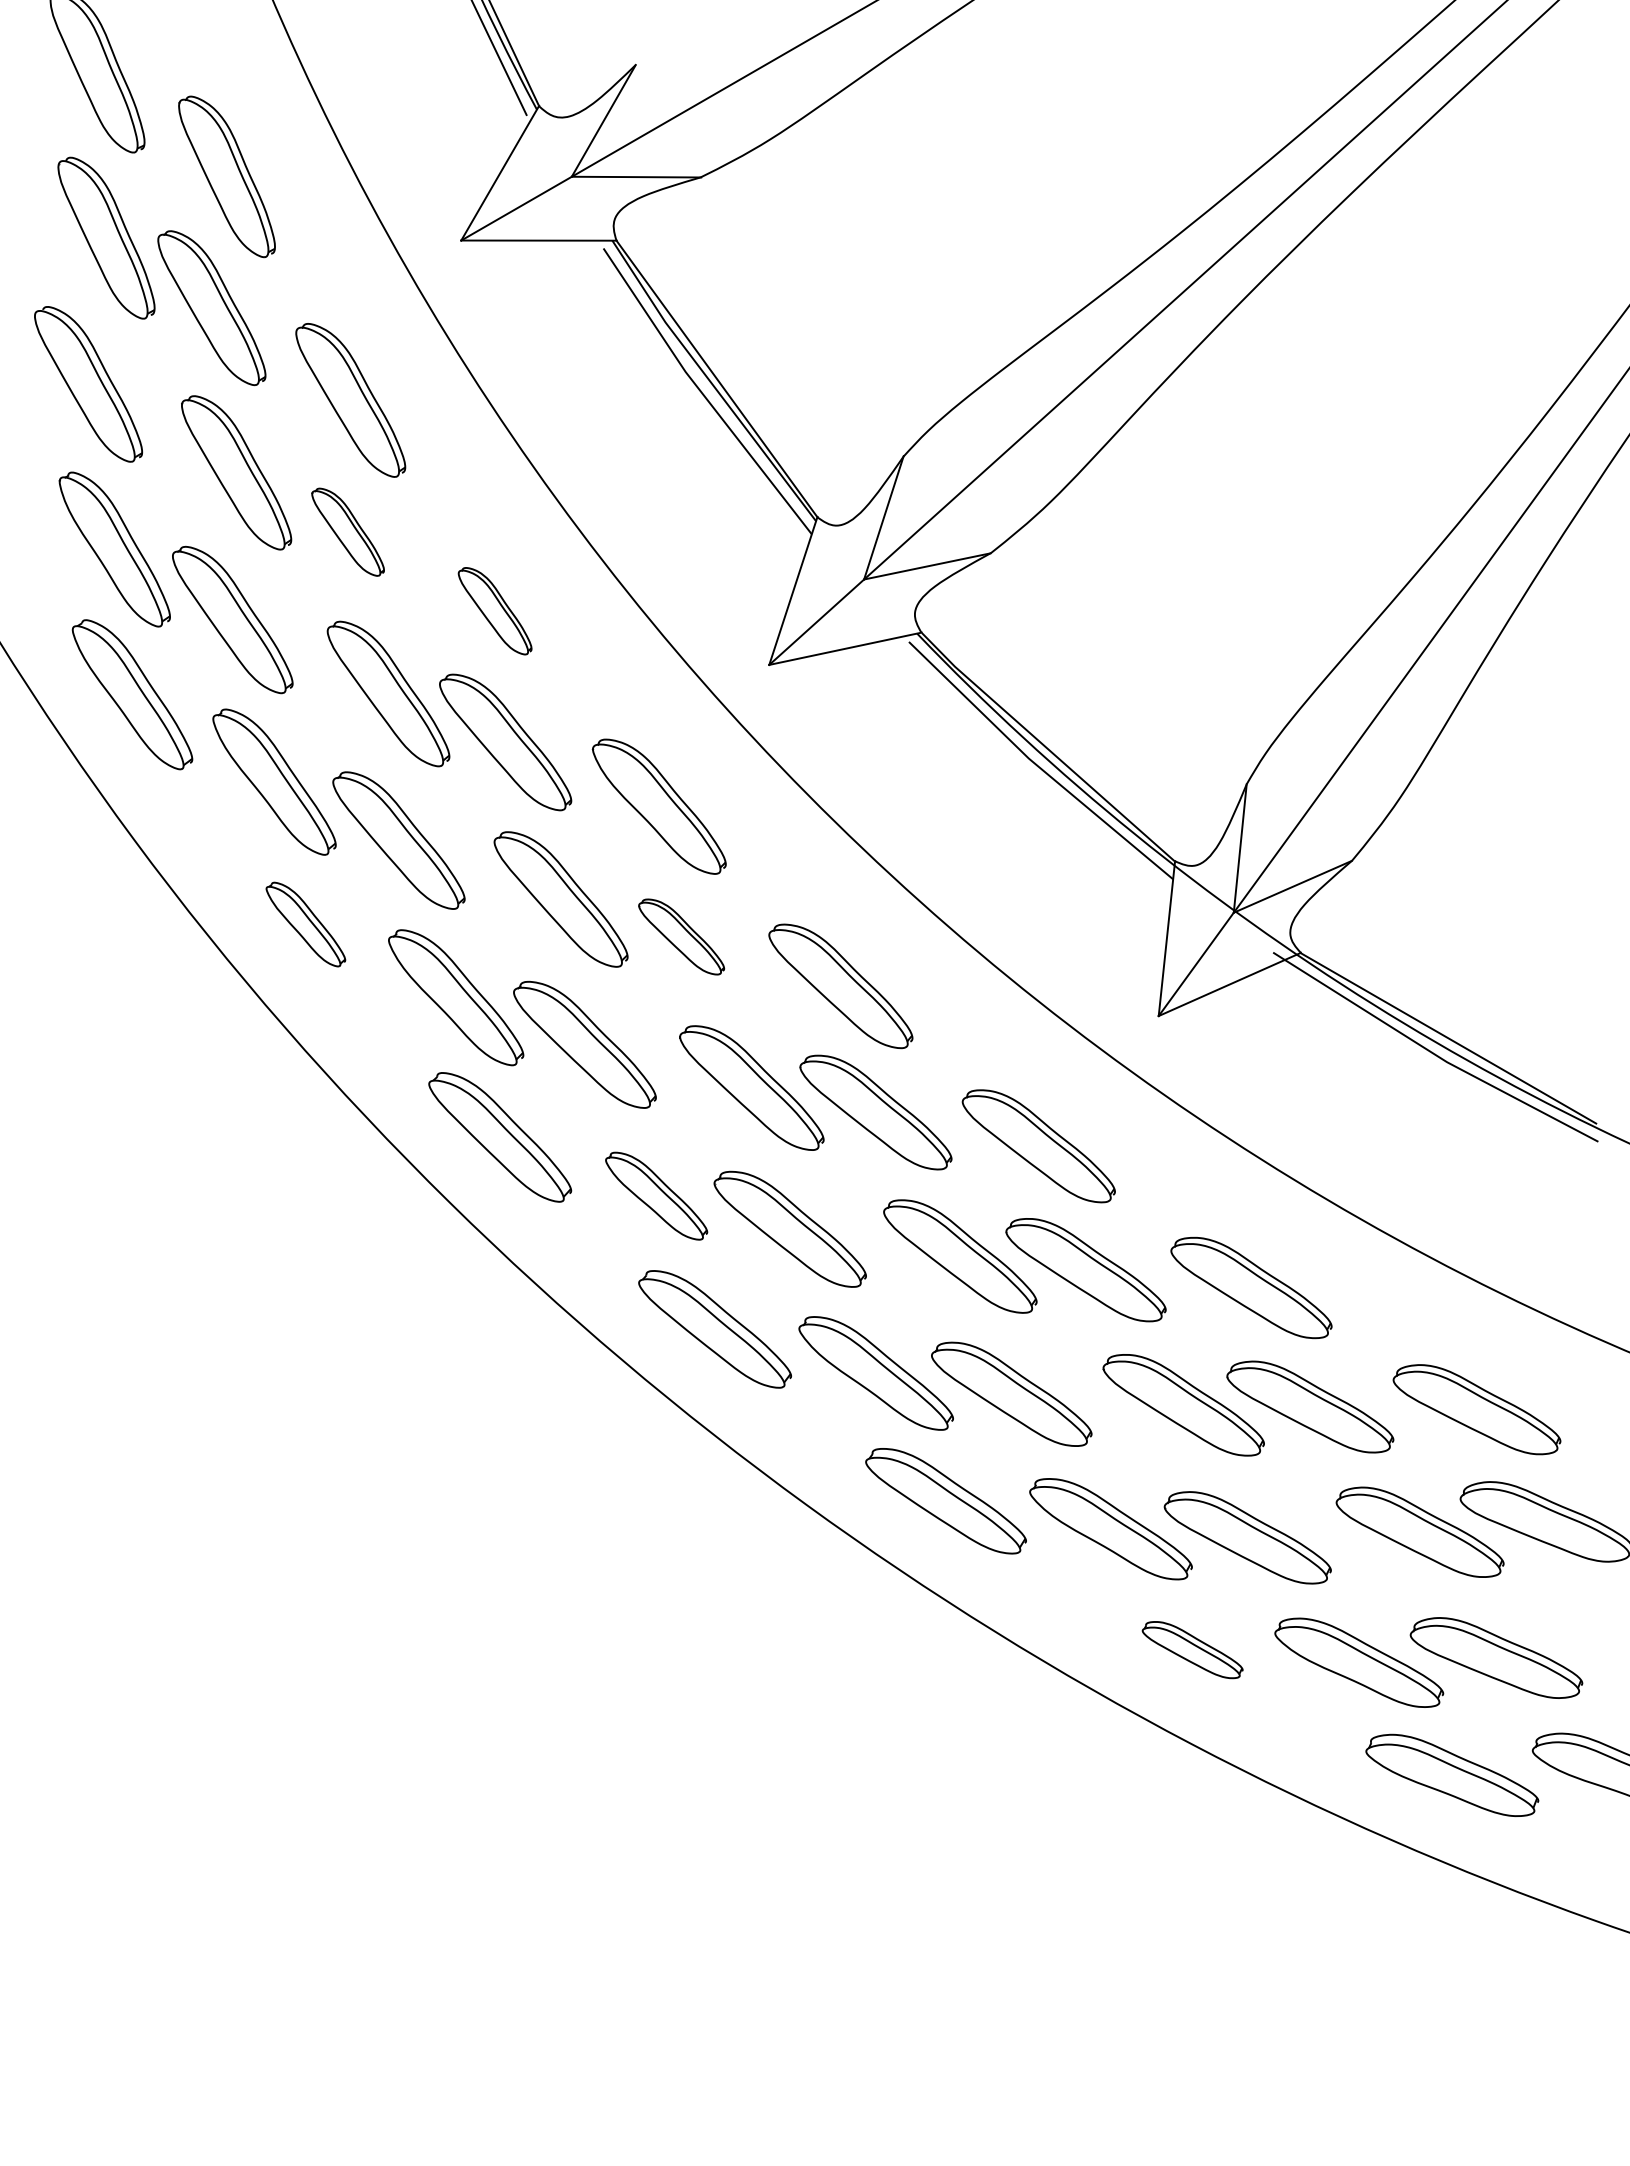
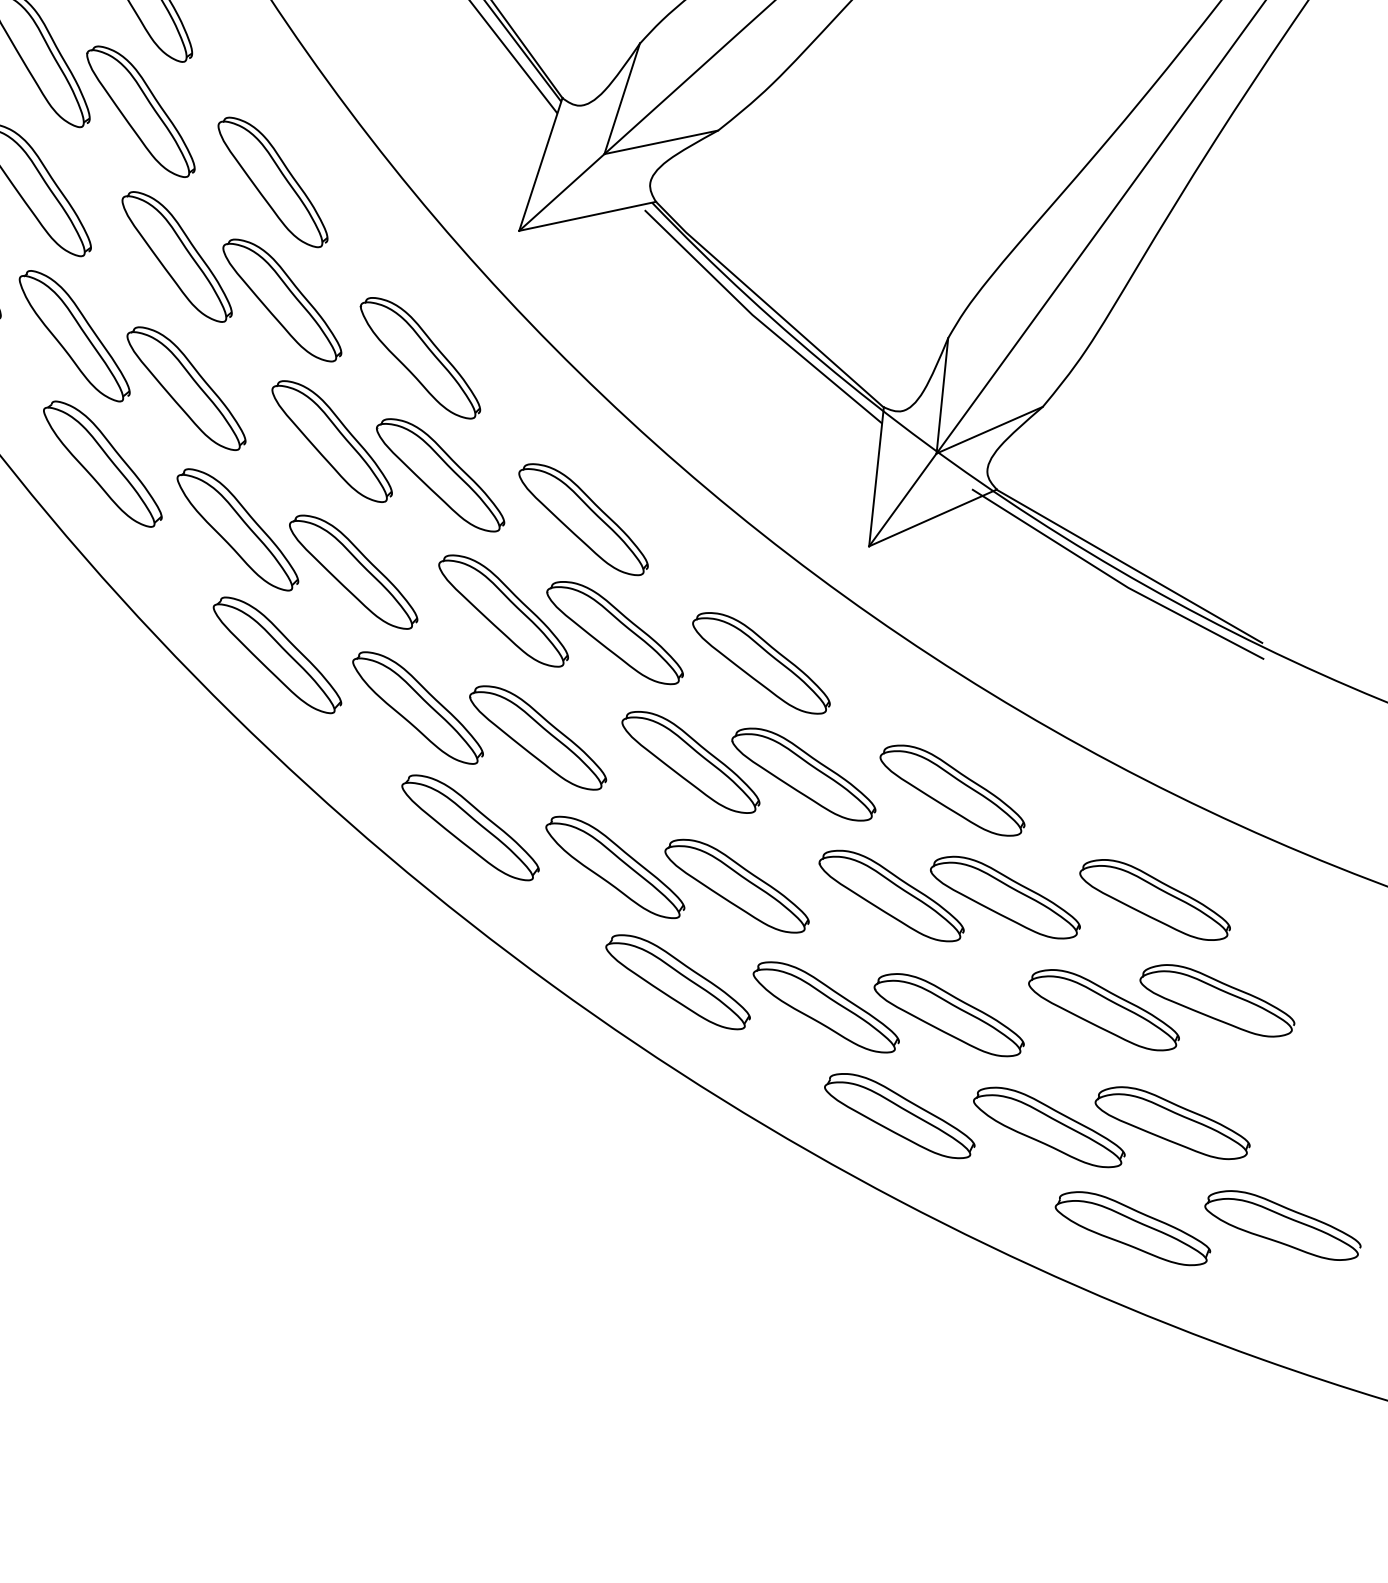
part: (347, 531) -> (140, 110), size x1.67
part: (494, 611) -> (272, 182), size x1.67
part: (305, 924) -> (102, 464), size x1.67
part: (681, 936) -> (440, 474), size x1.67
part: (656, 1196) -> (417, 708), size x1.43
part: (1192, 1649) -> (899, 1115), size x1.67

